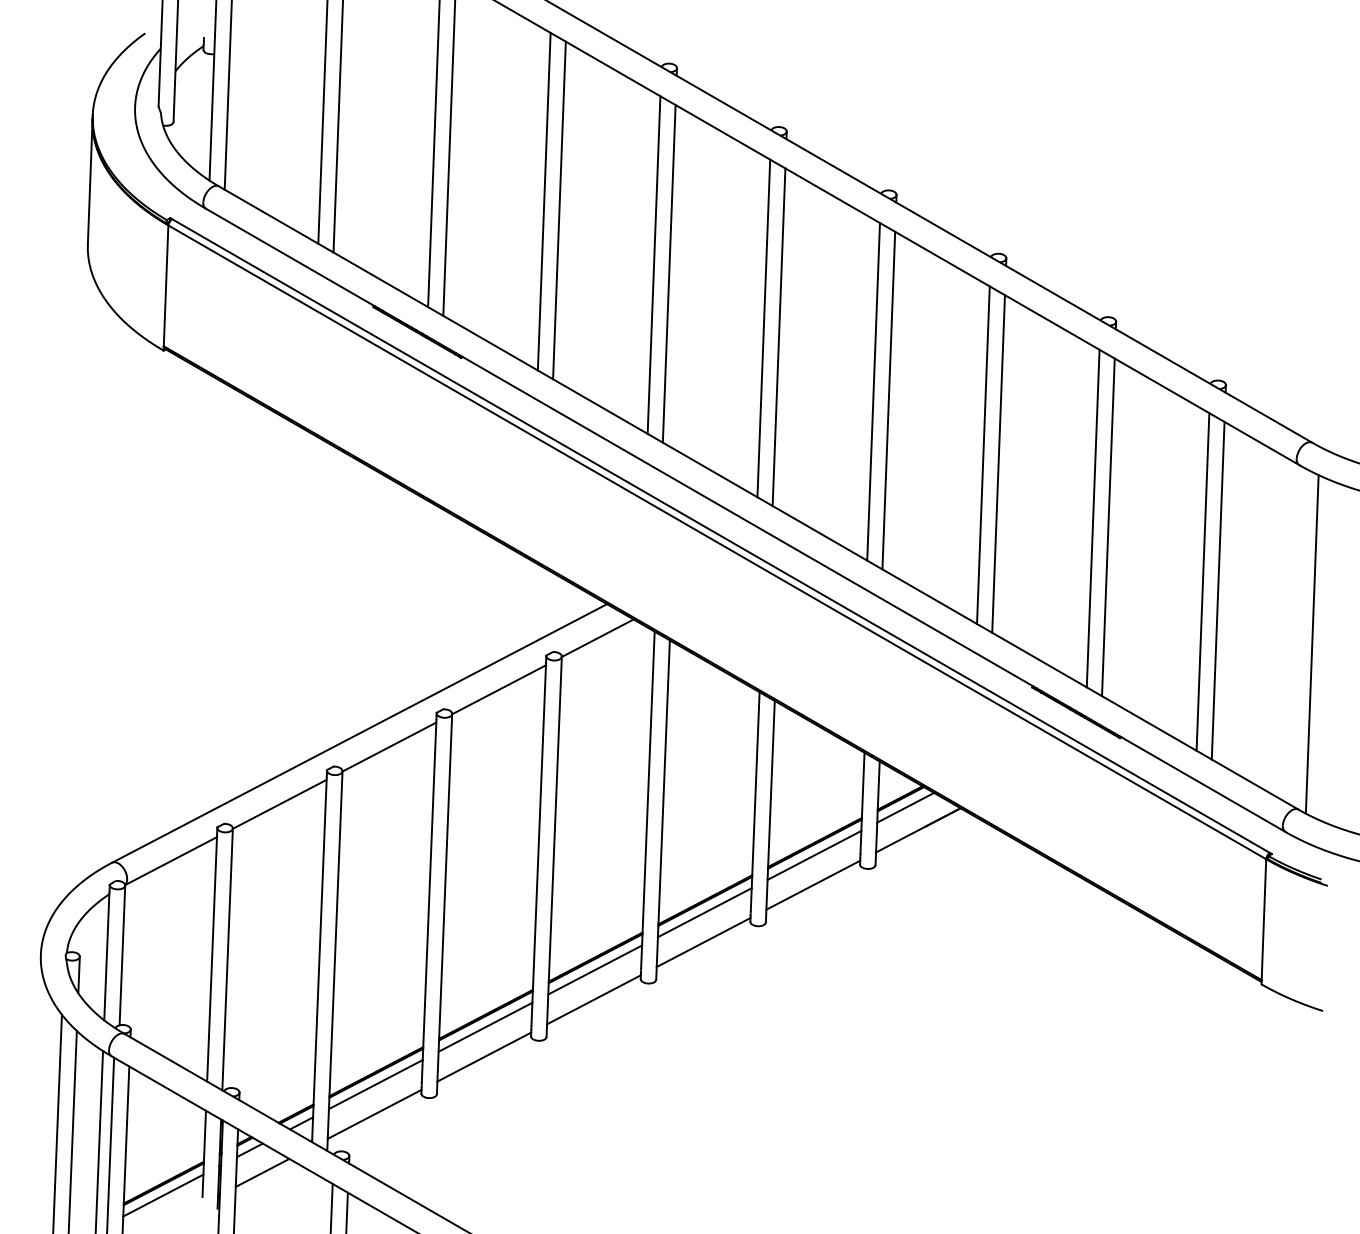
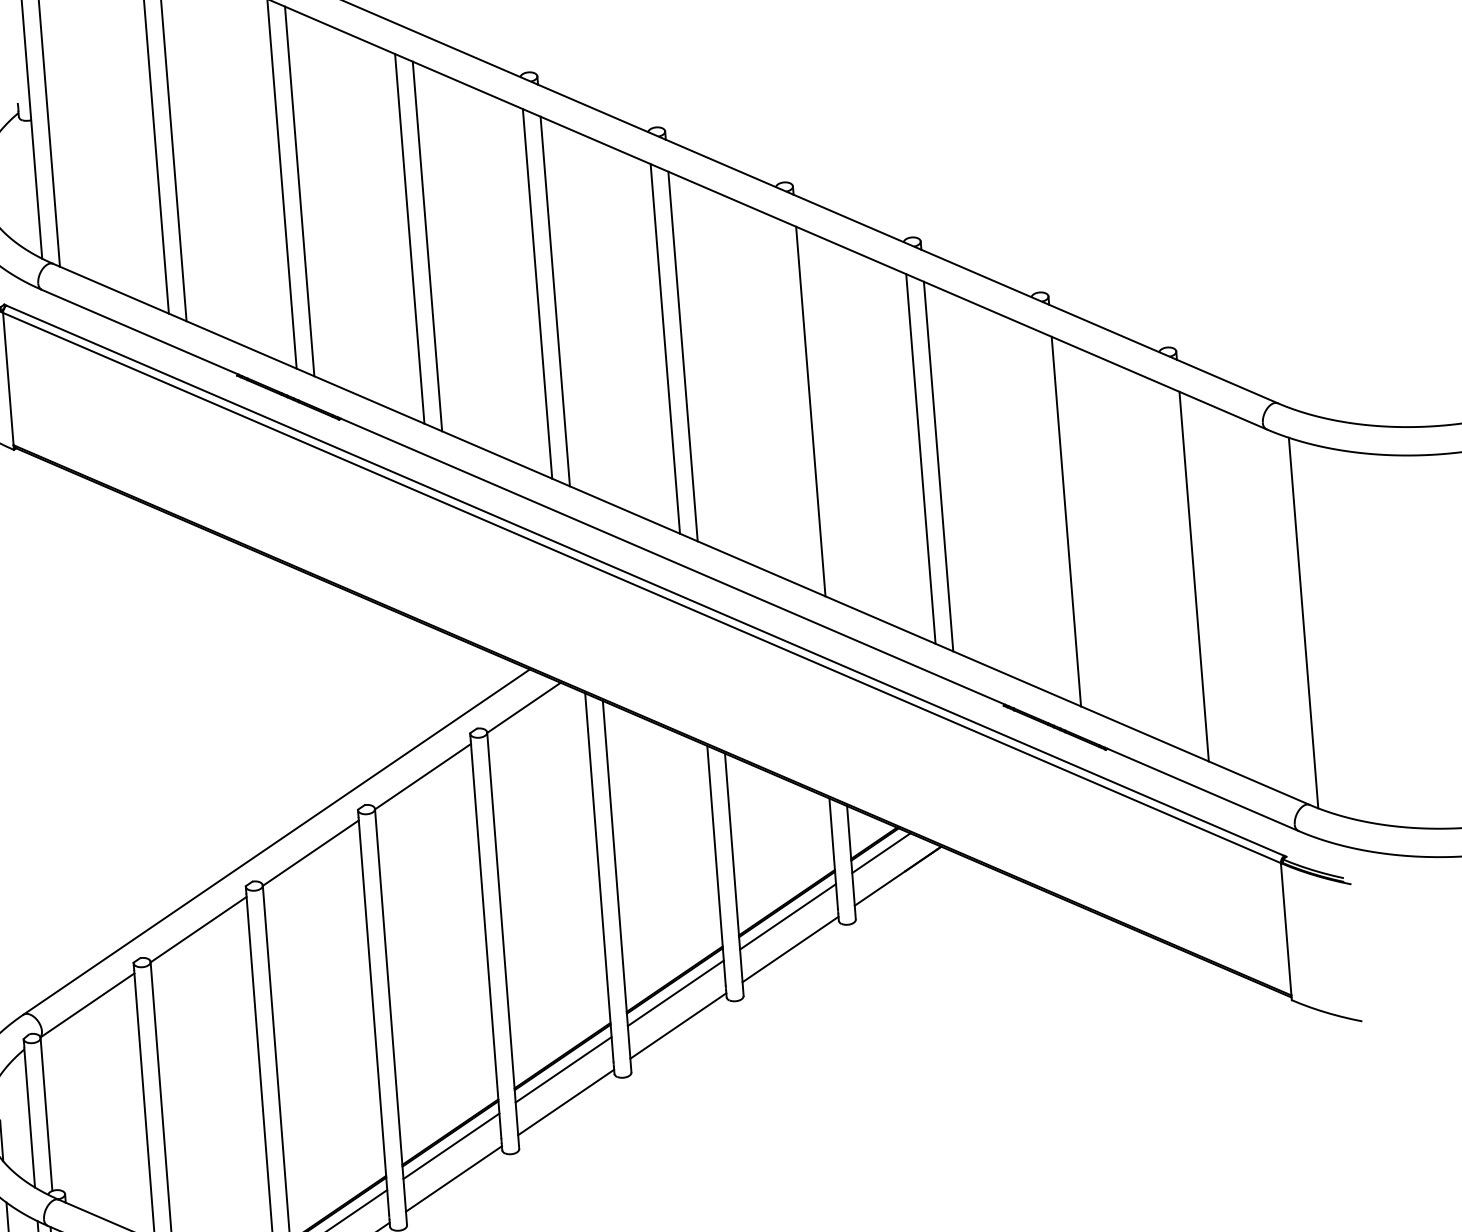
line: (873, 391) -> (792, 403), removed
line: (1092, 518) -> (1047, 513), removed
line: (1202, 581) -> (1175, 568), removed

